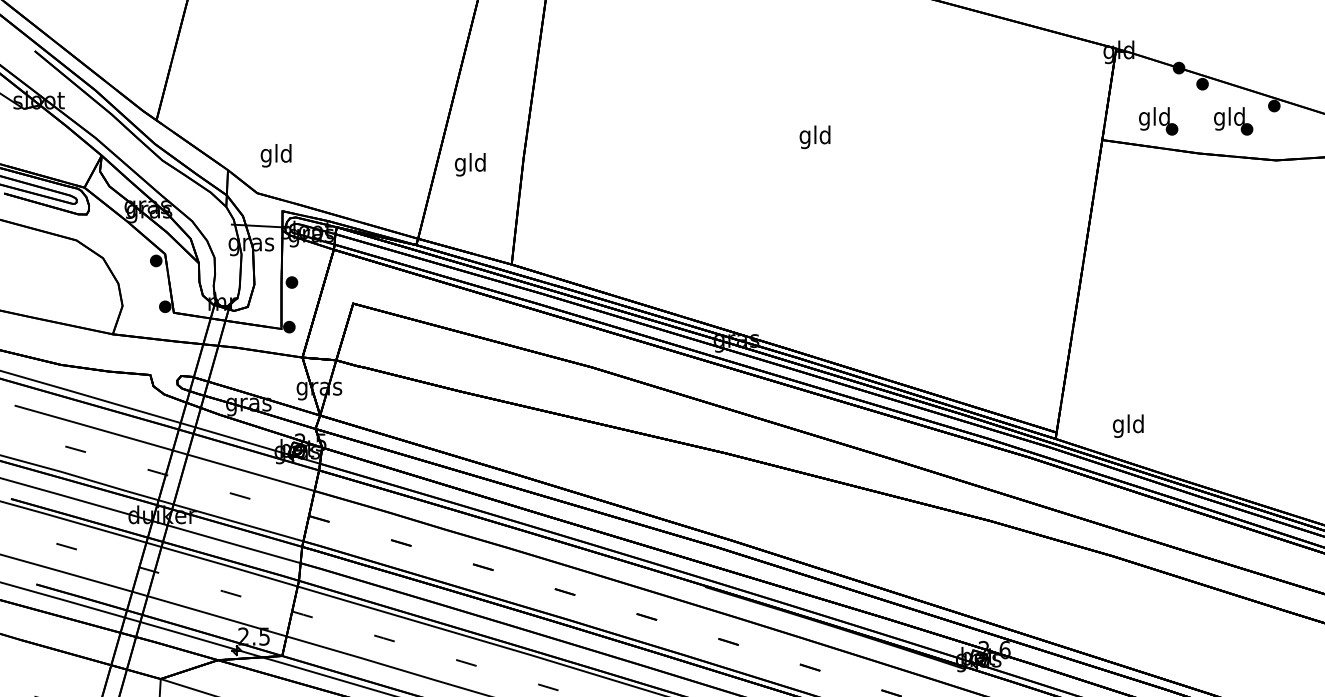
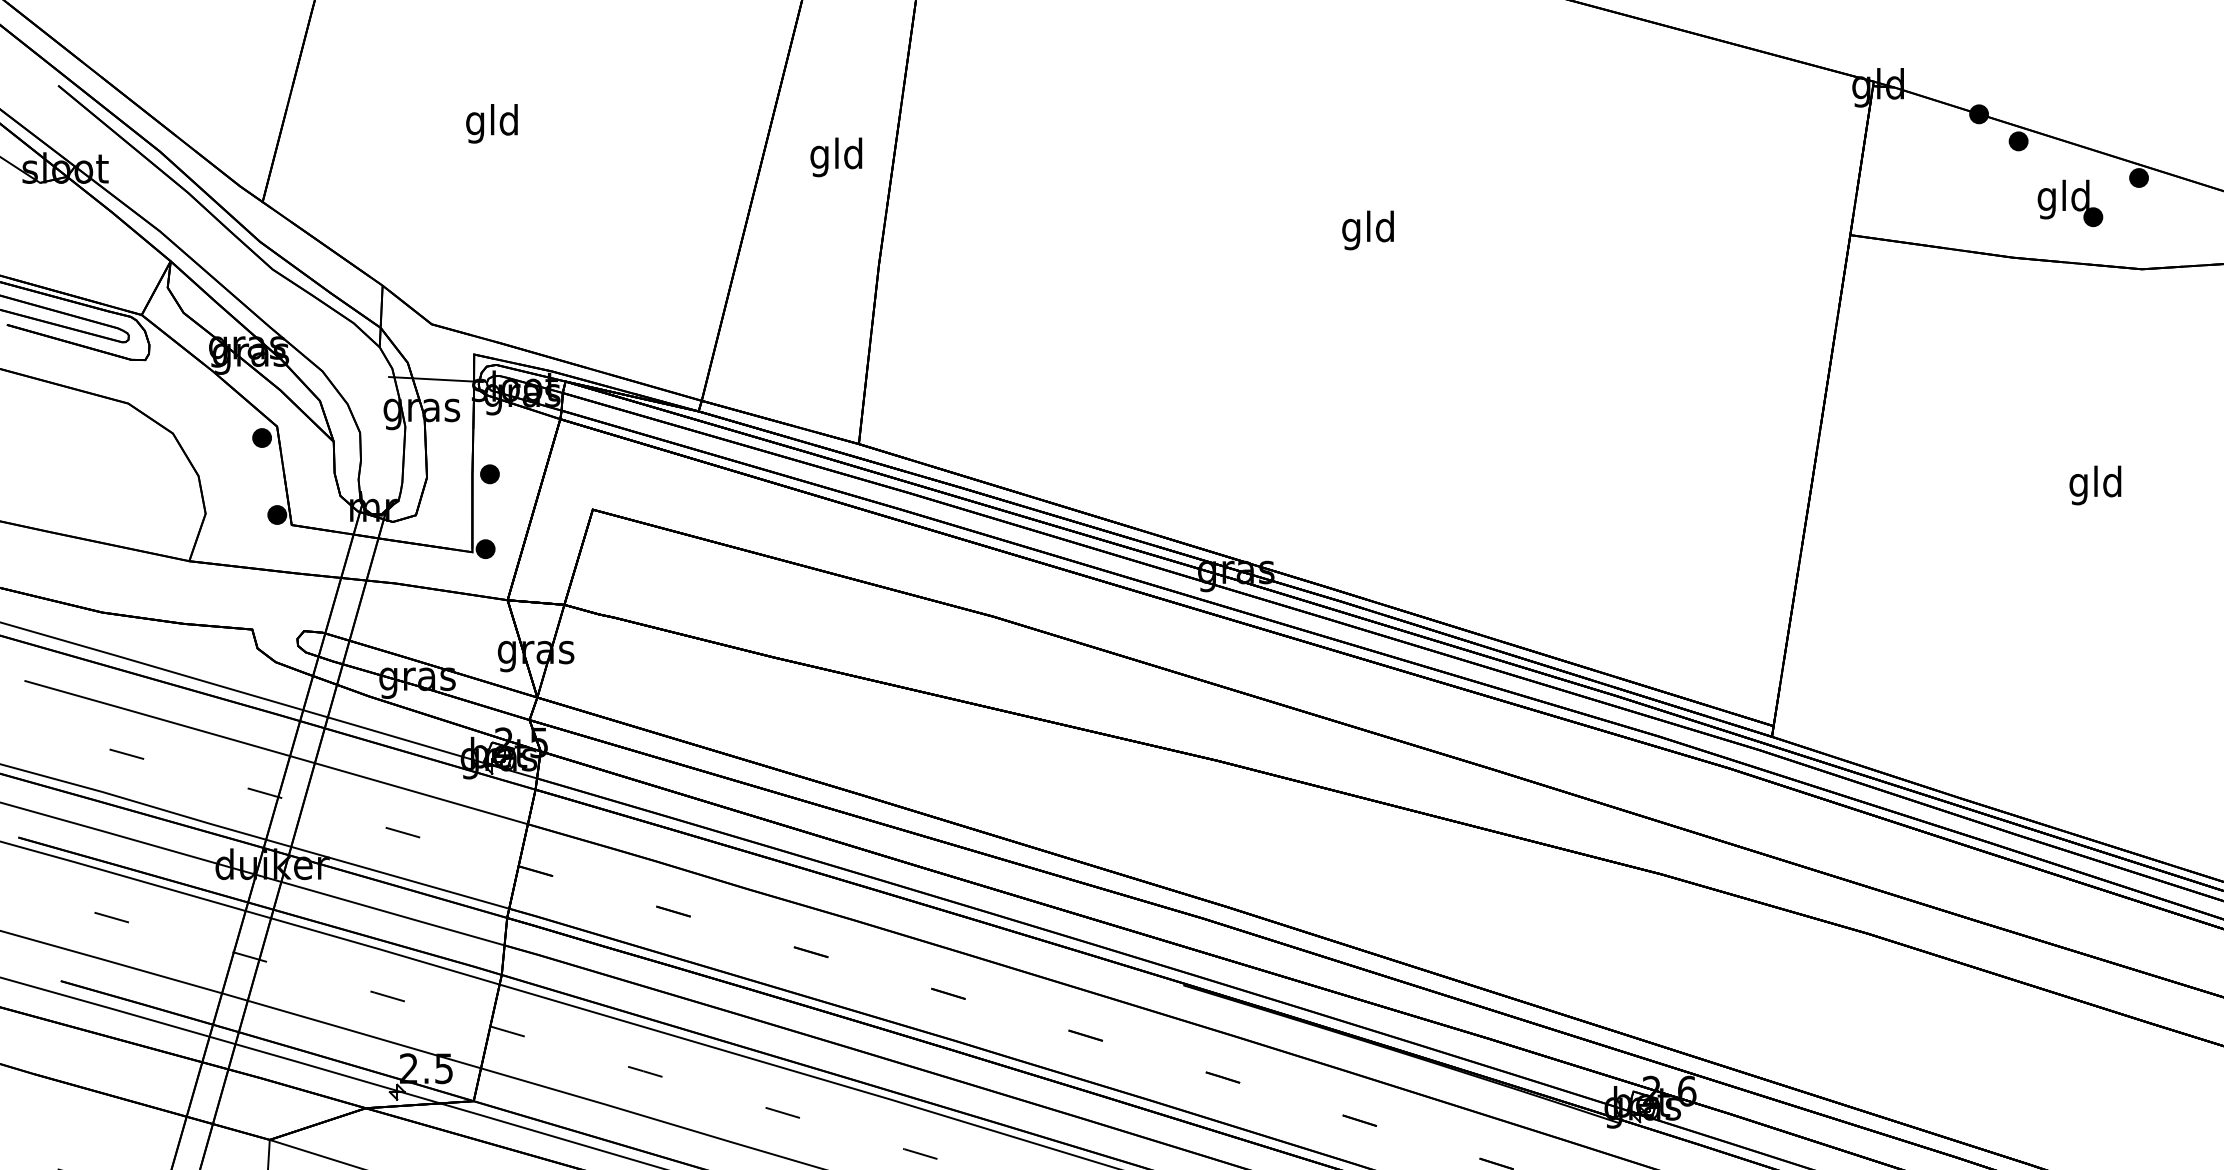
part: (1158, 121) -> (1944, 203), removed
text: (275, 155) -> (490, 123), moved
text: (470, 164) -> (836, 156), moved
text: (1128, 425) -> (2095, 484), moved

